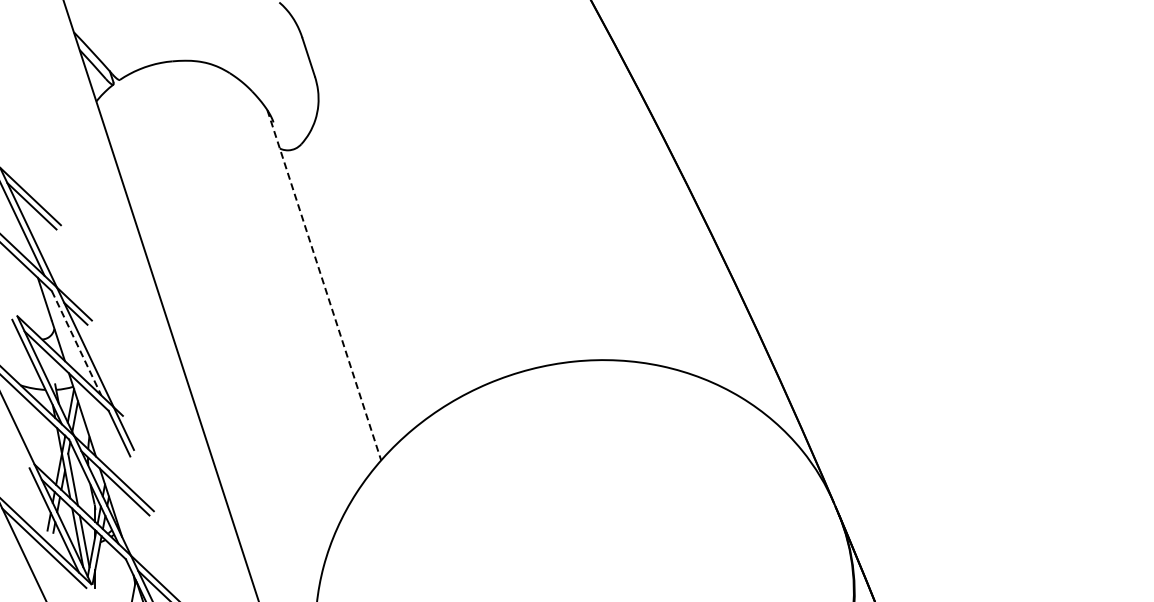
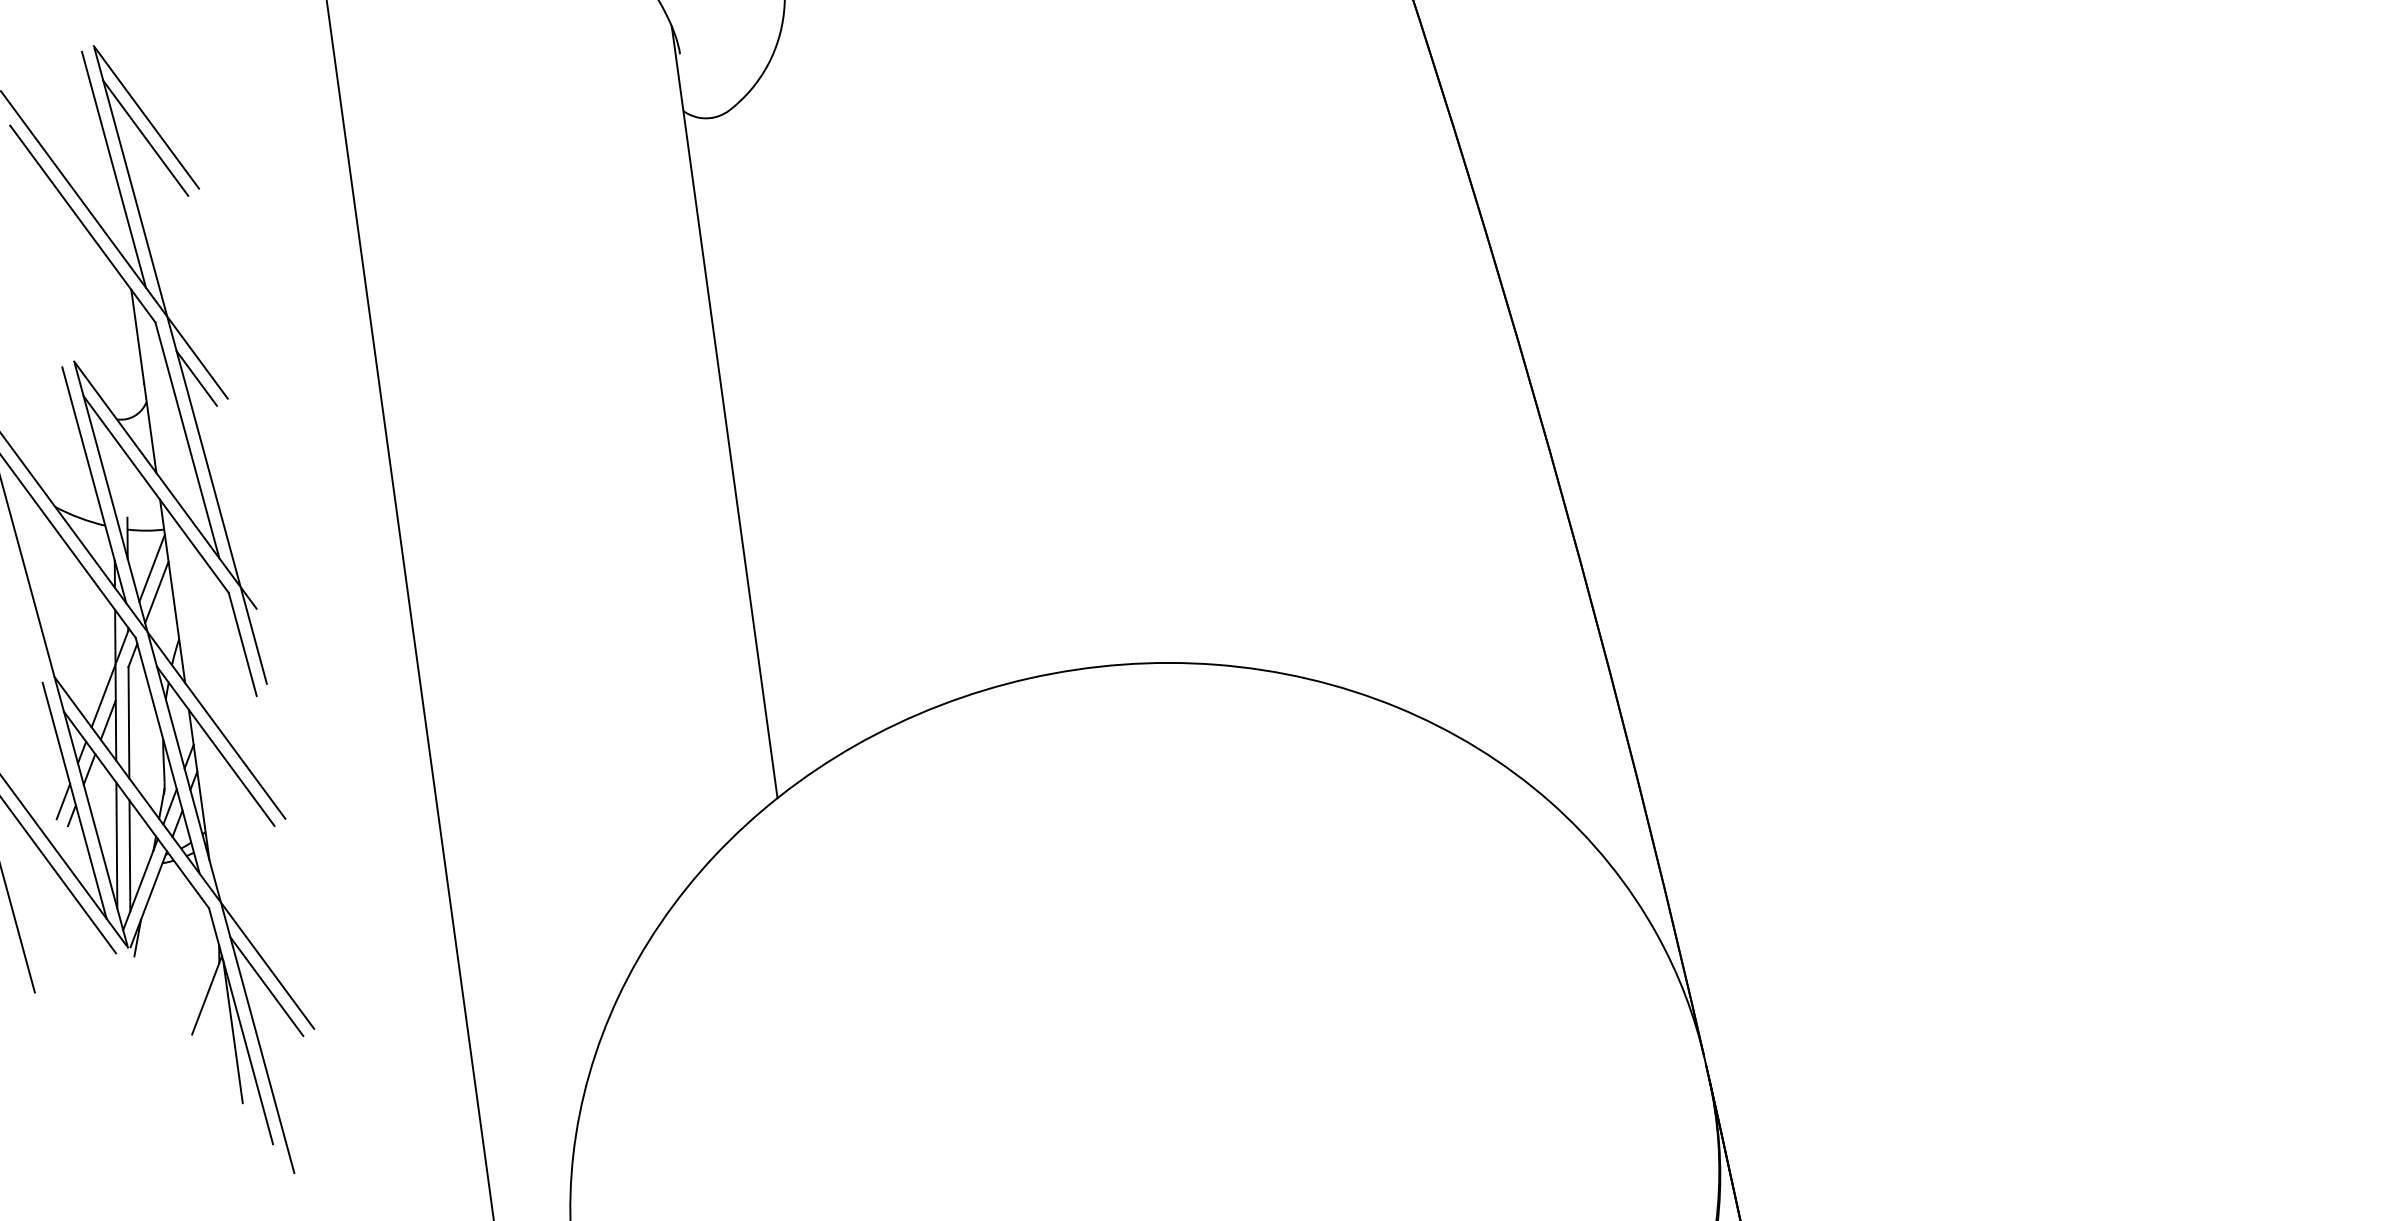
line: (324, 285) -> (725, 412), dashed -> solid
line: (76, 343) -> (187, 440), dashed -> solid

